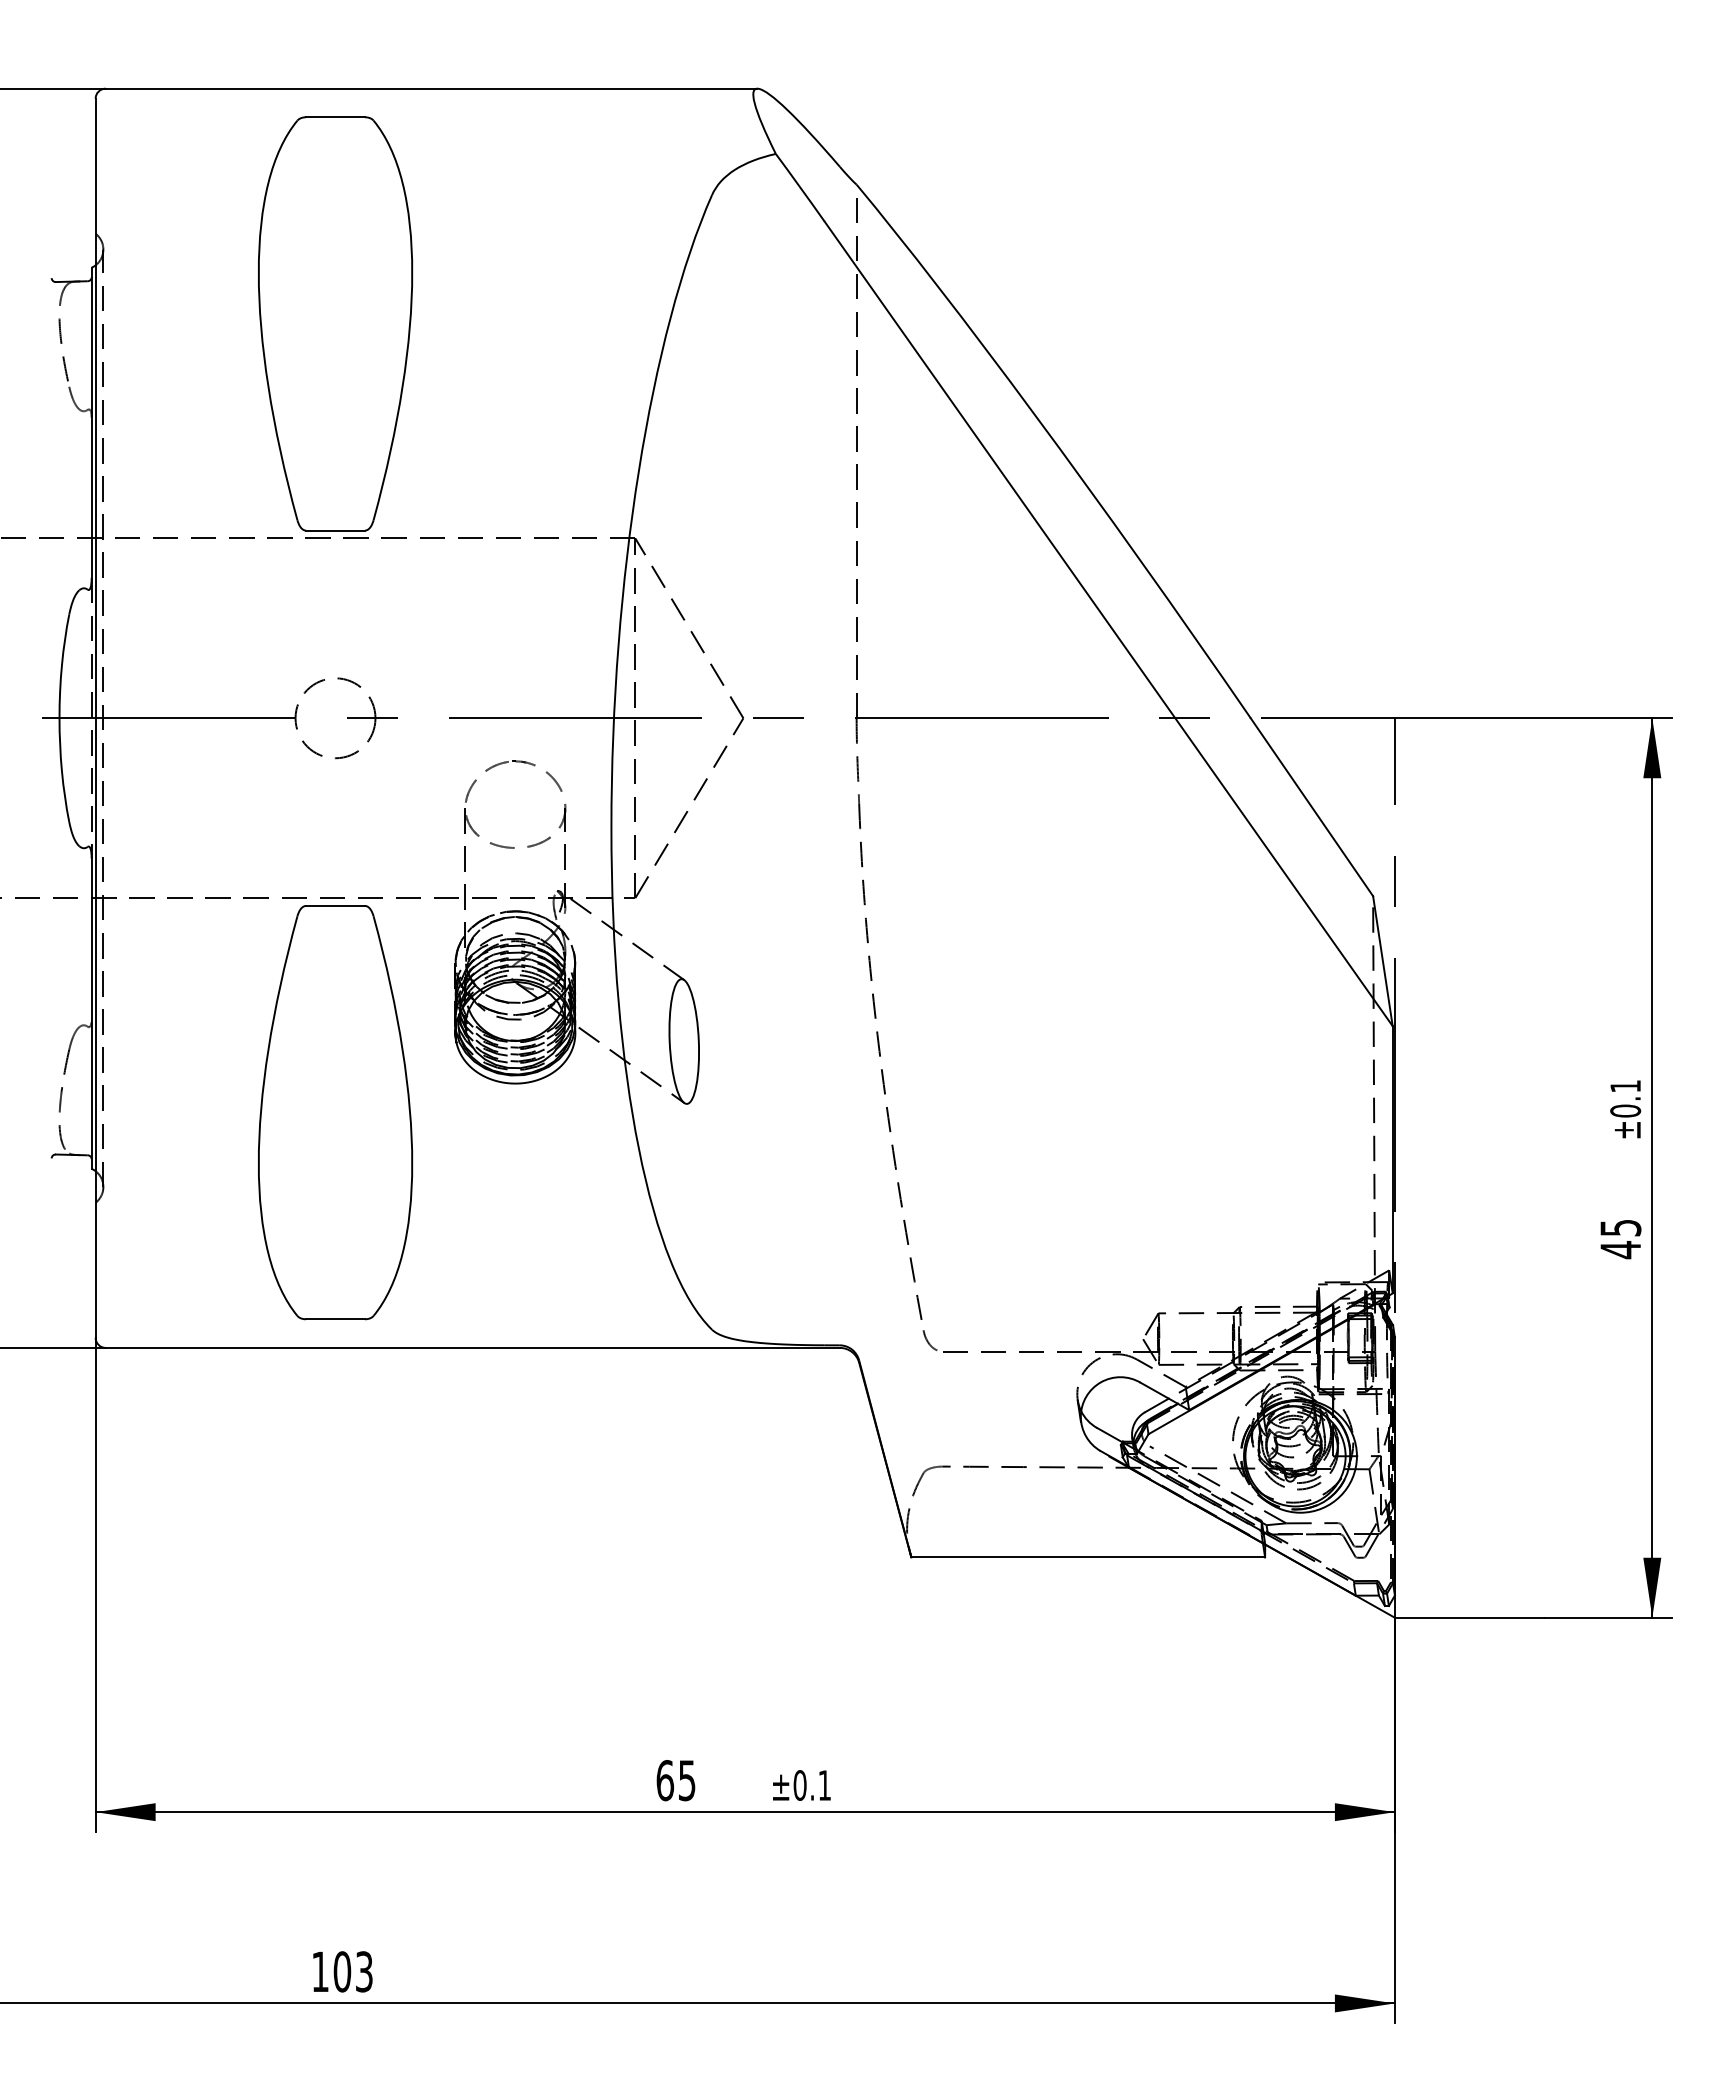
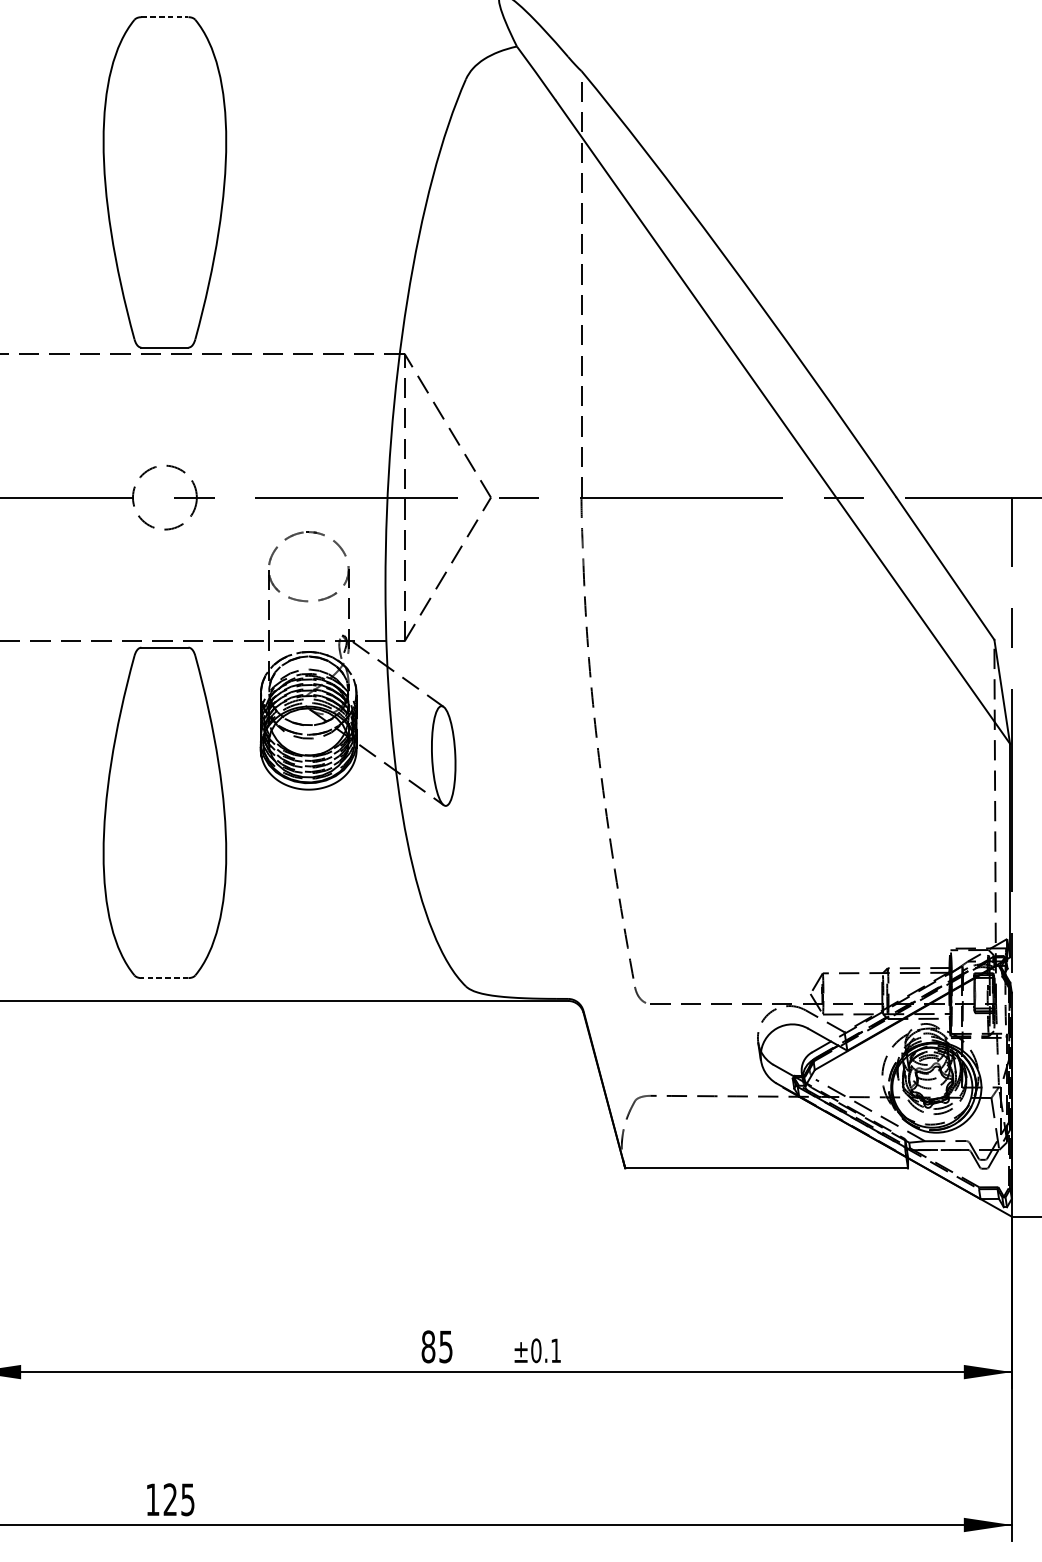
line: (336, 117) -> (165, 17), solid -> dashed
line: (335, 1319) -> (164, 978), solid -> dashed
text: (665, 1780) -> (428, 1346), 65 -> 85
text: (352, 1971) -> (178, 1499), 103 -> 125

